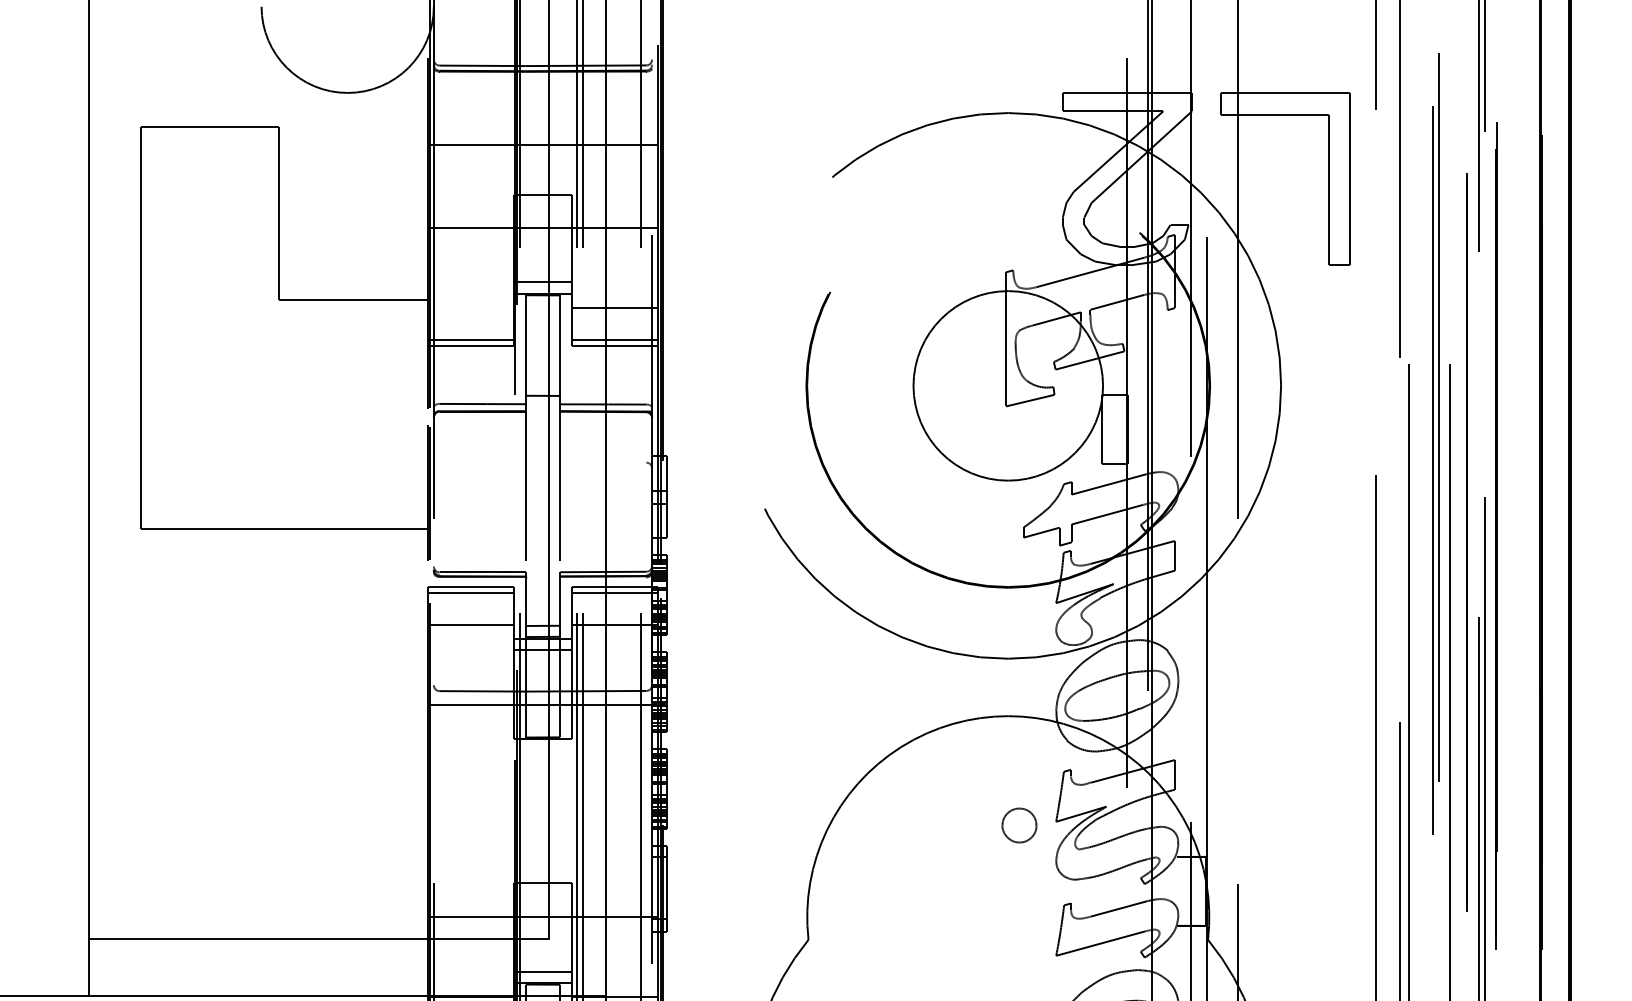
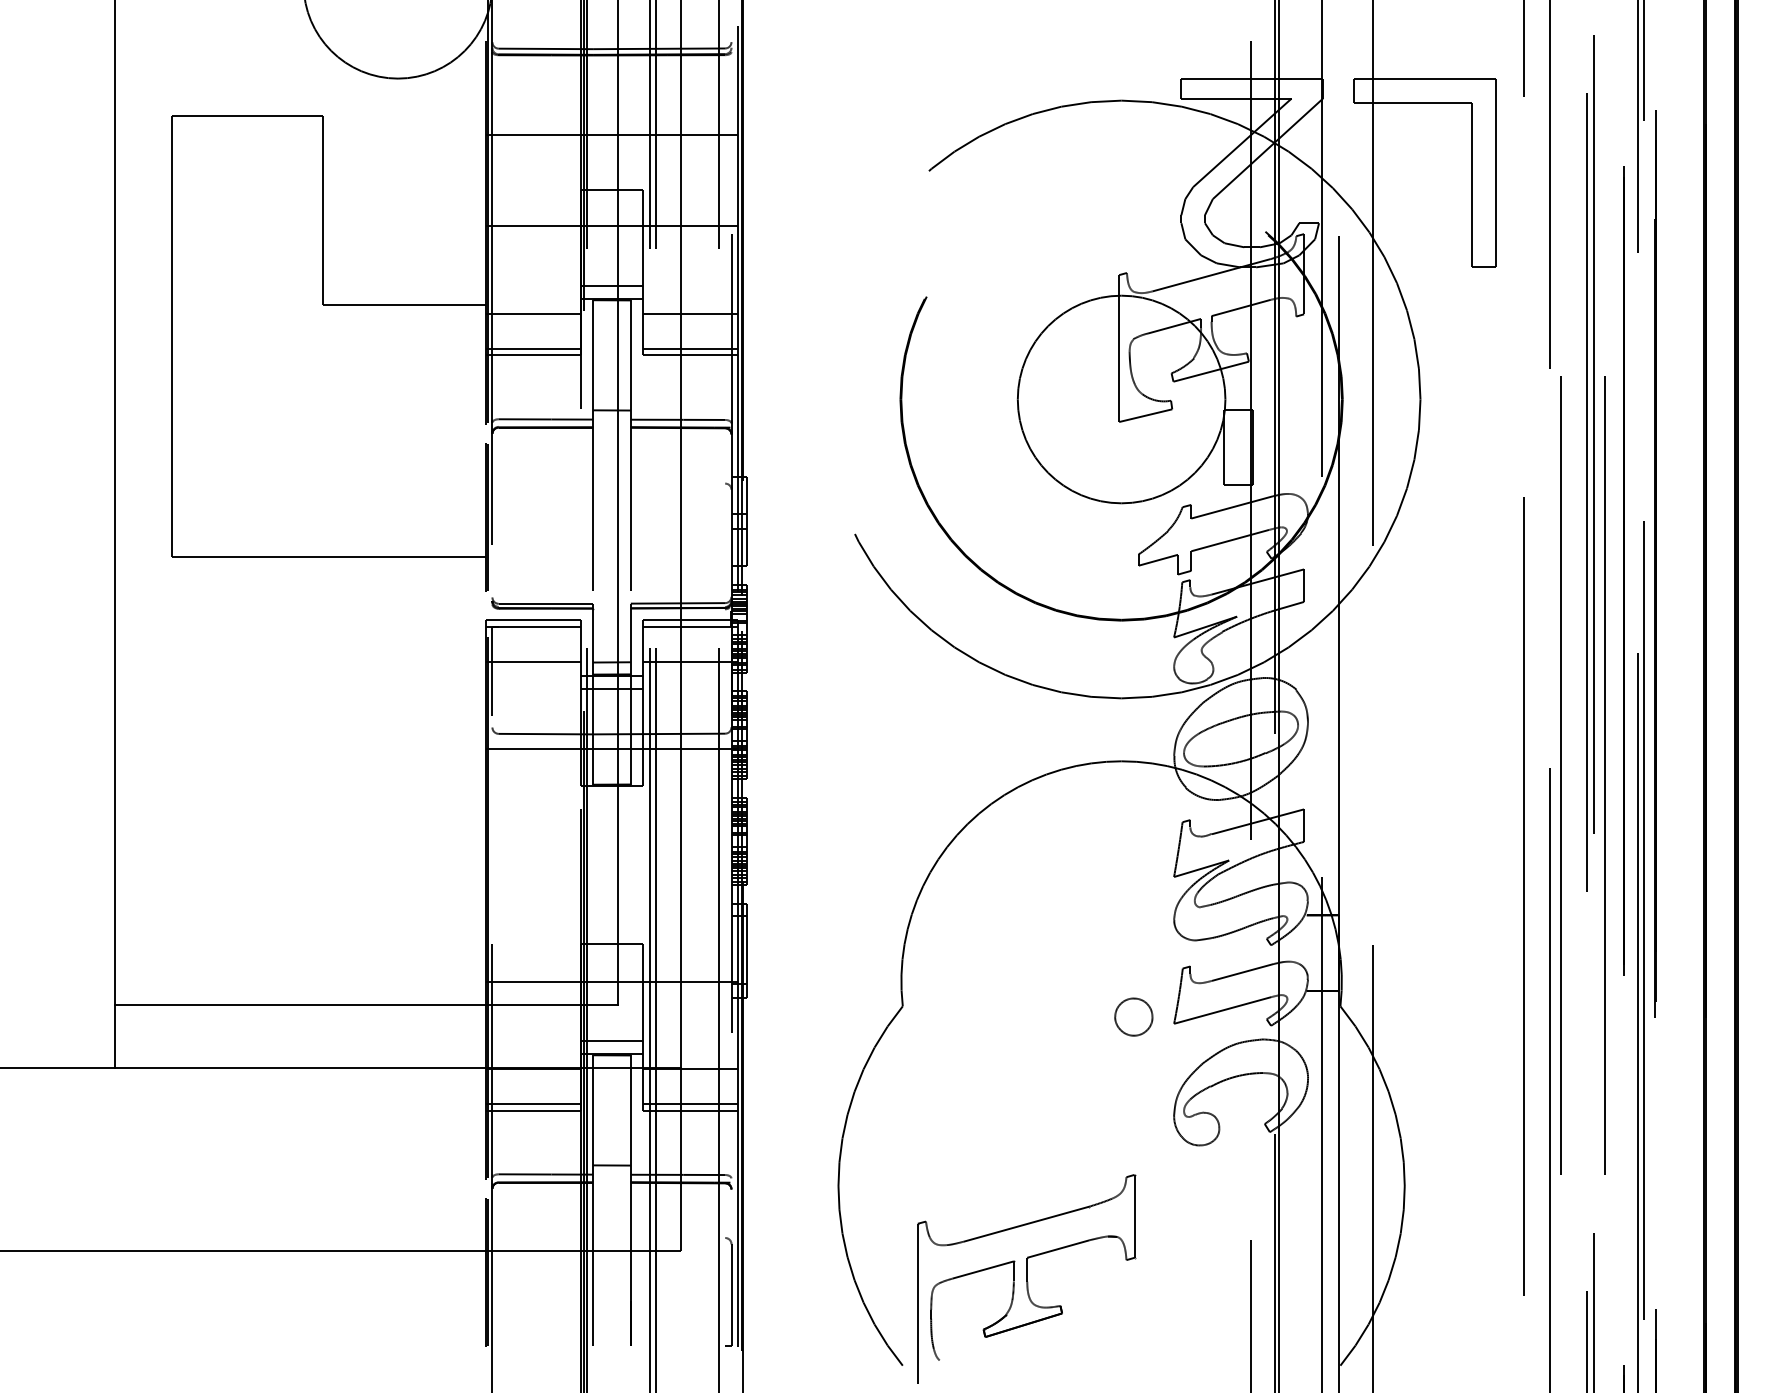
line: (471, 307) -> (533, 313), added
line: (433, 633) -> (492, 670), added
part: (1019, 824) -> (1133, 1016), moved

